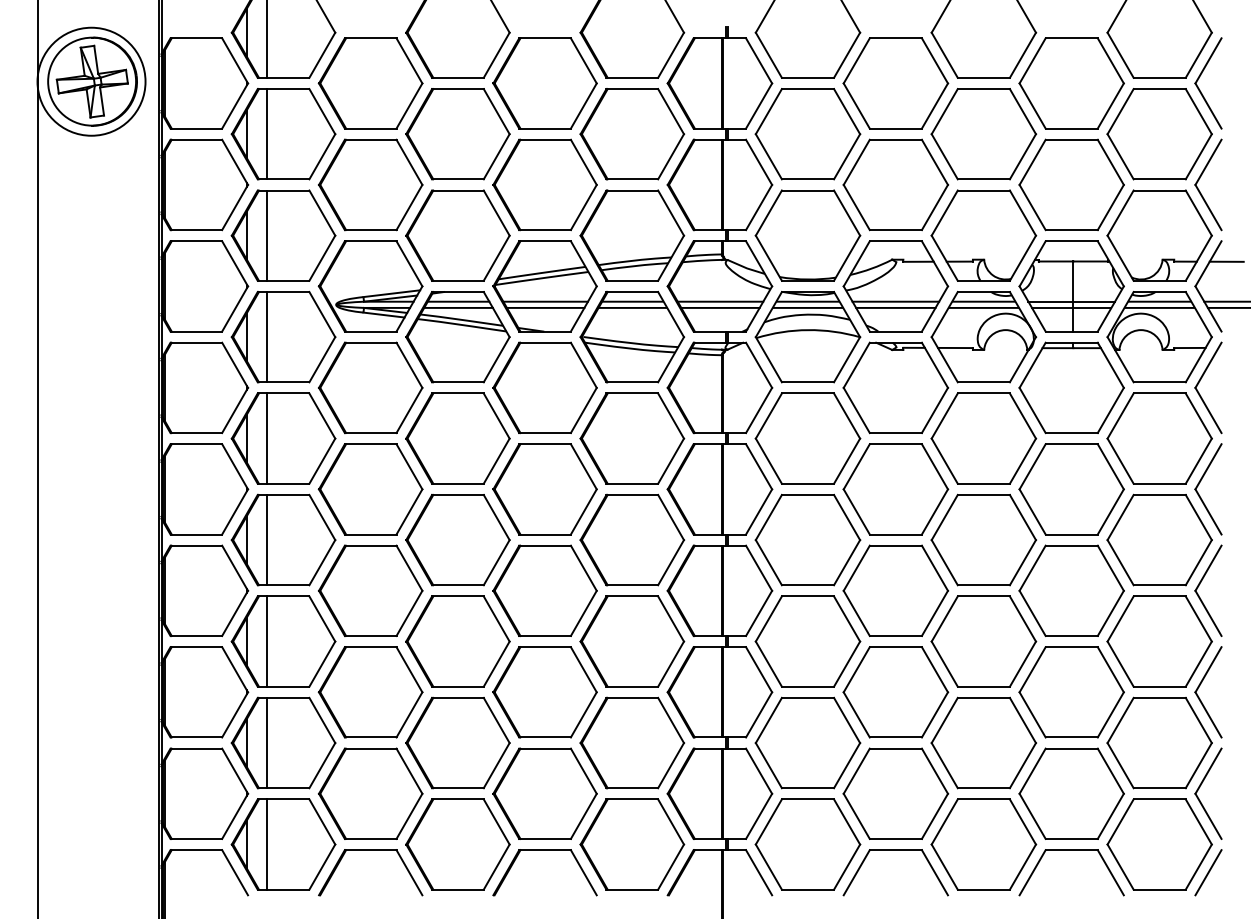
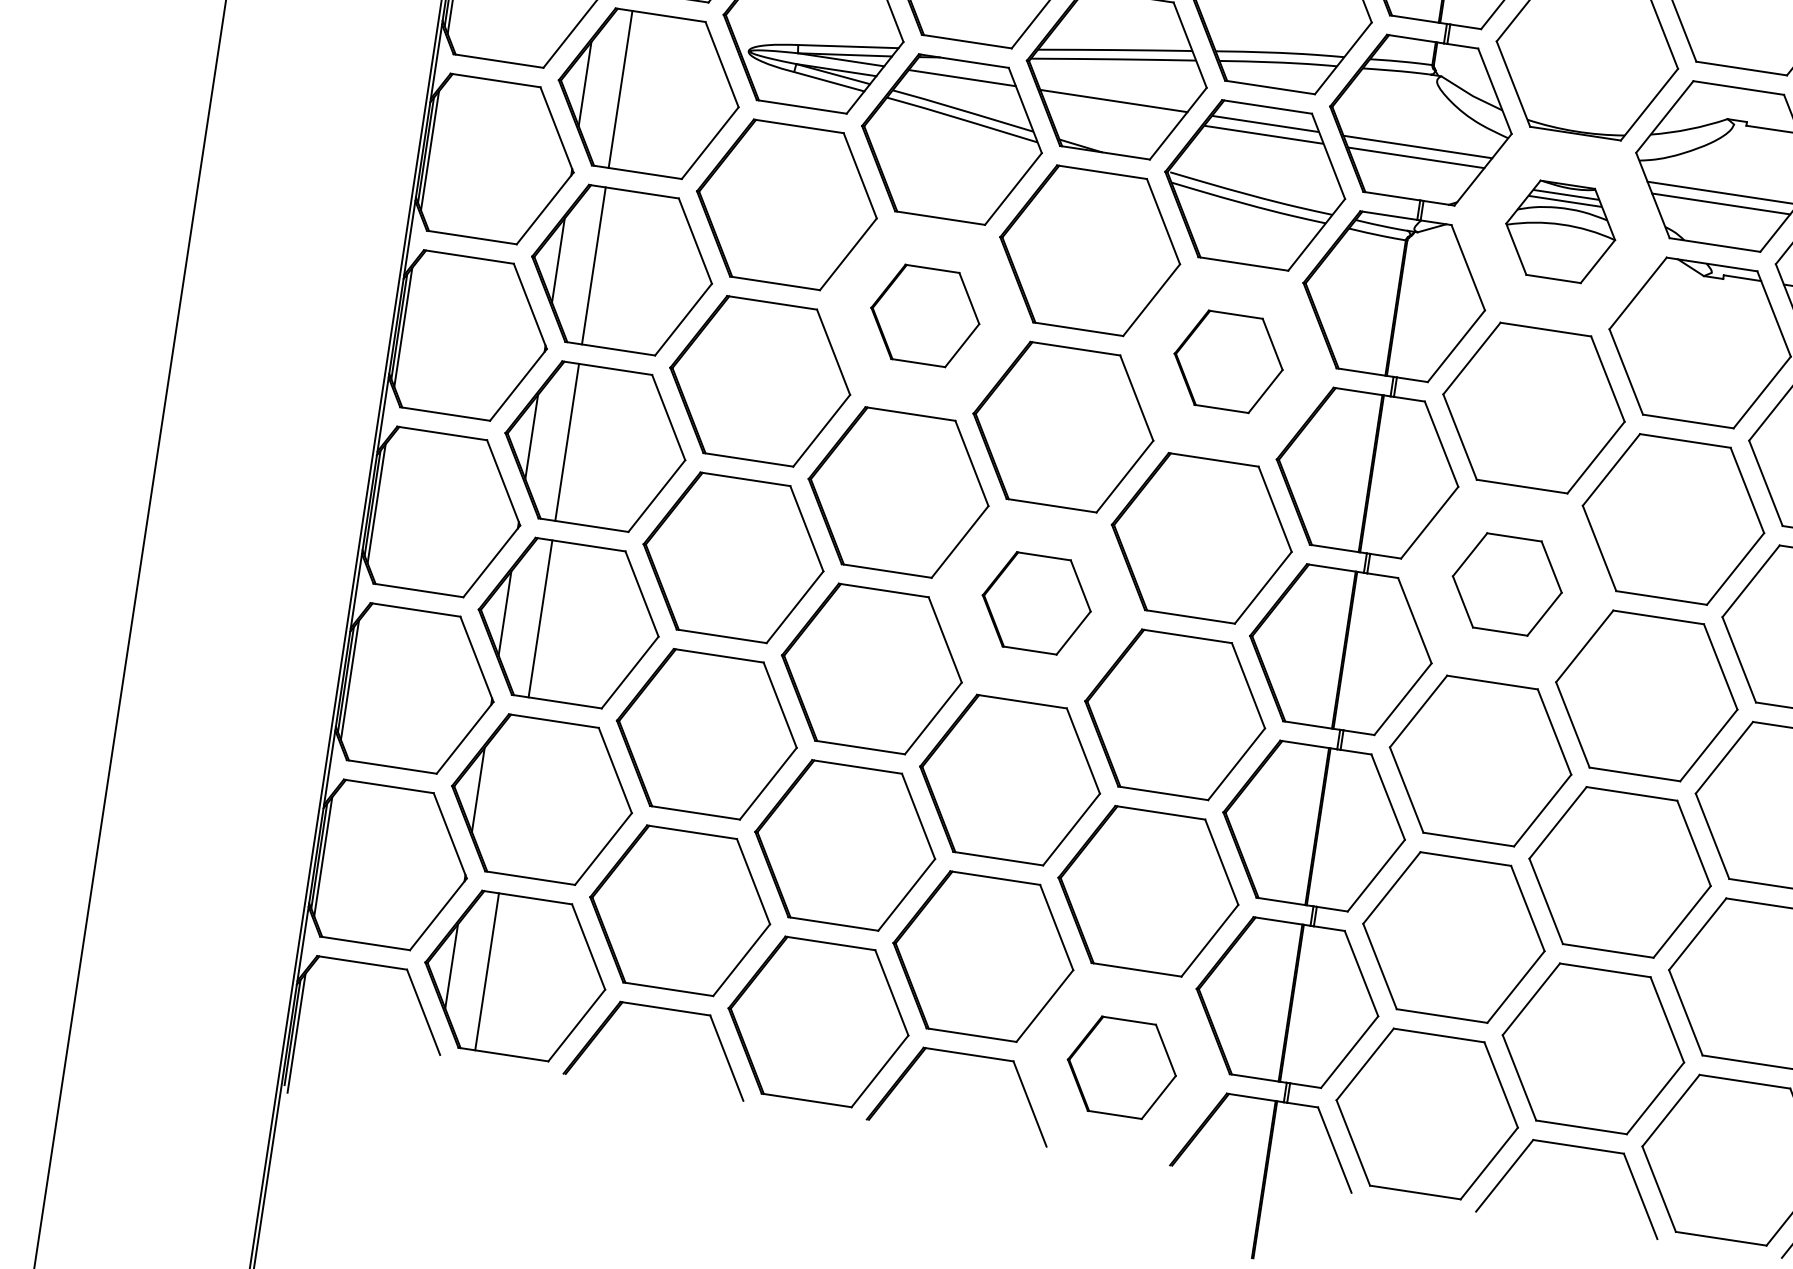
line: (458, 307) -> (960, 88), removed
line: (545, 307) -> (1112, 111), removed
part: (807, 337) -> (1559, 232), size x0.6
part: (457, 438) -> (924, 315), size x0.6
part: (632, 438) -> (1228, 361), size x0.6
part: (807, 539) -> (1506, 583), size x0.6
part: (544, 590) -> (1035, 602), size x0.6
line: (267, 742) -> (514, 794), removed
part: (632, 844) -> (1122, 1067), size x0.6

